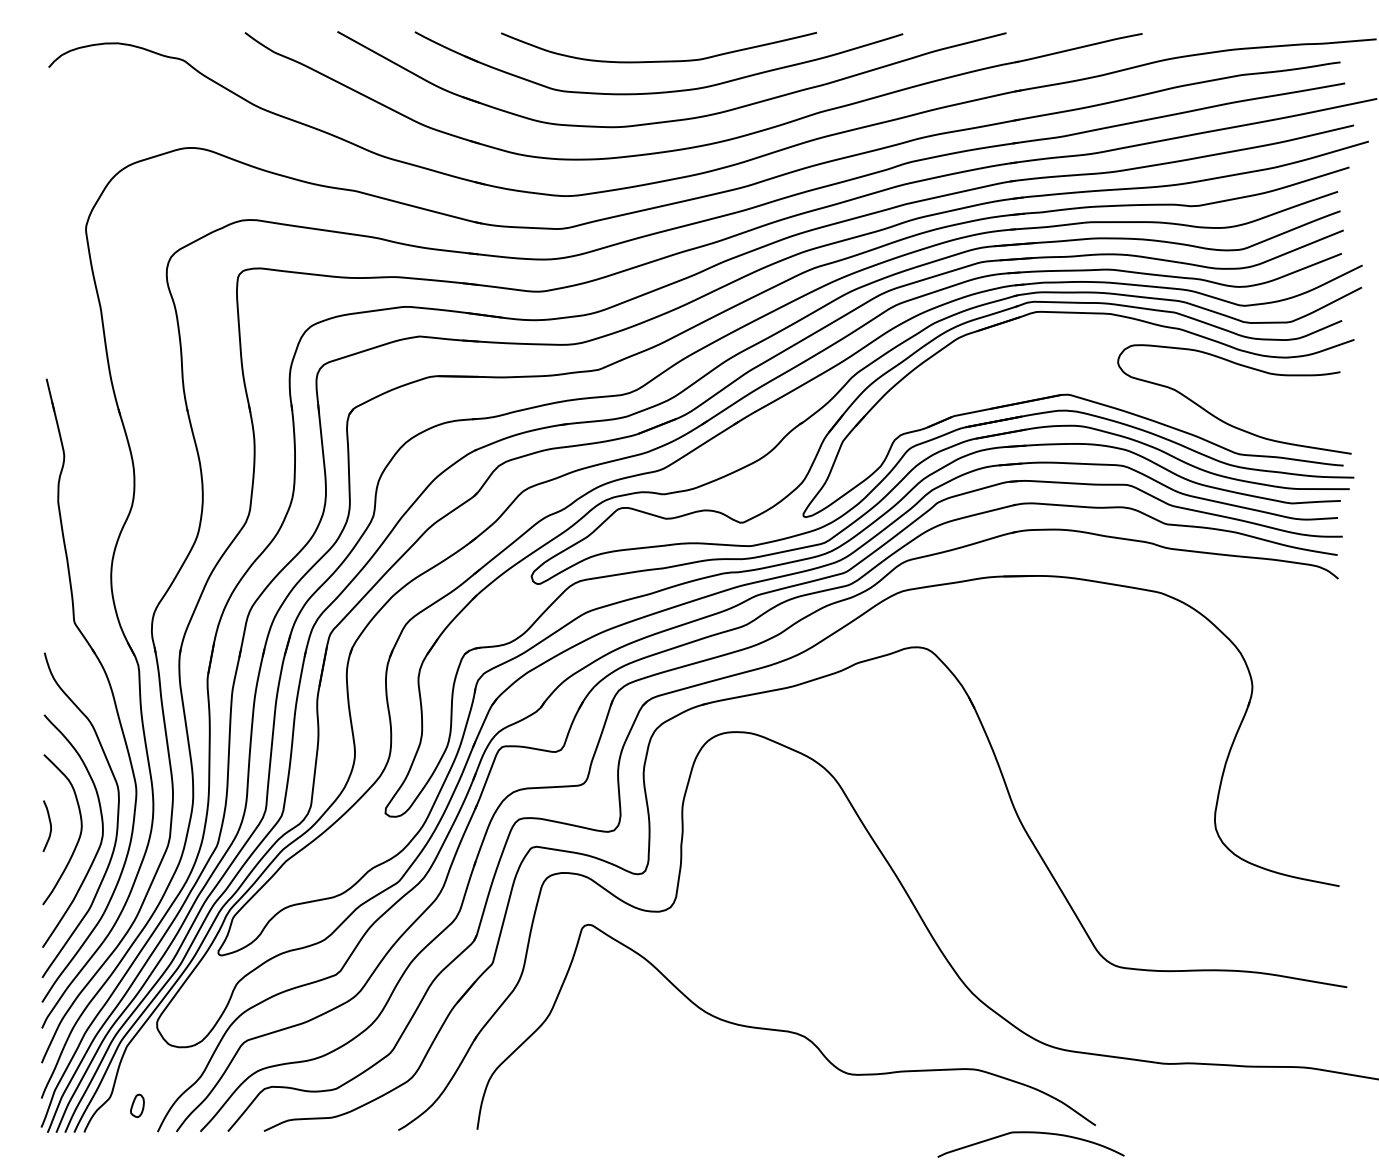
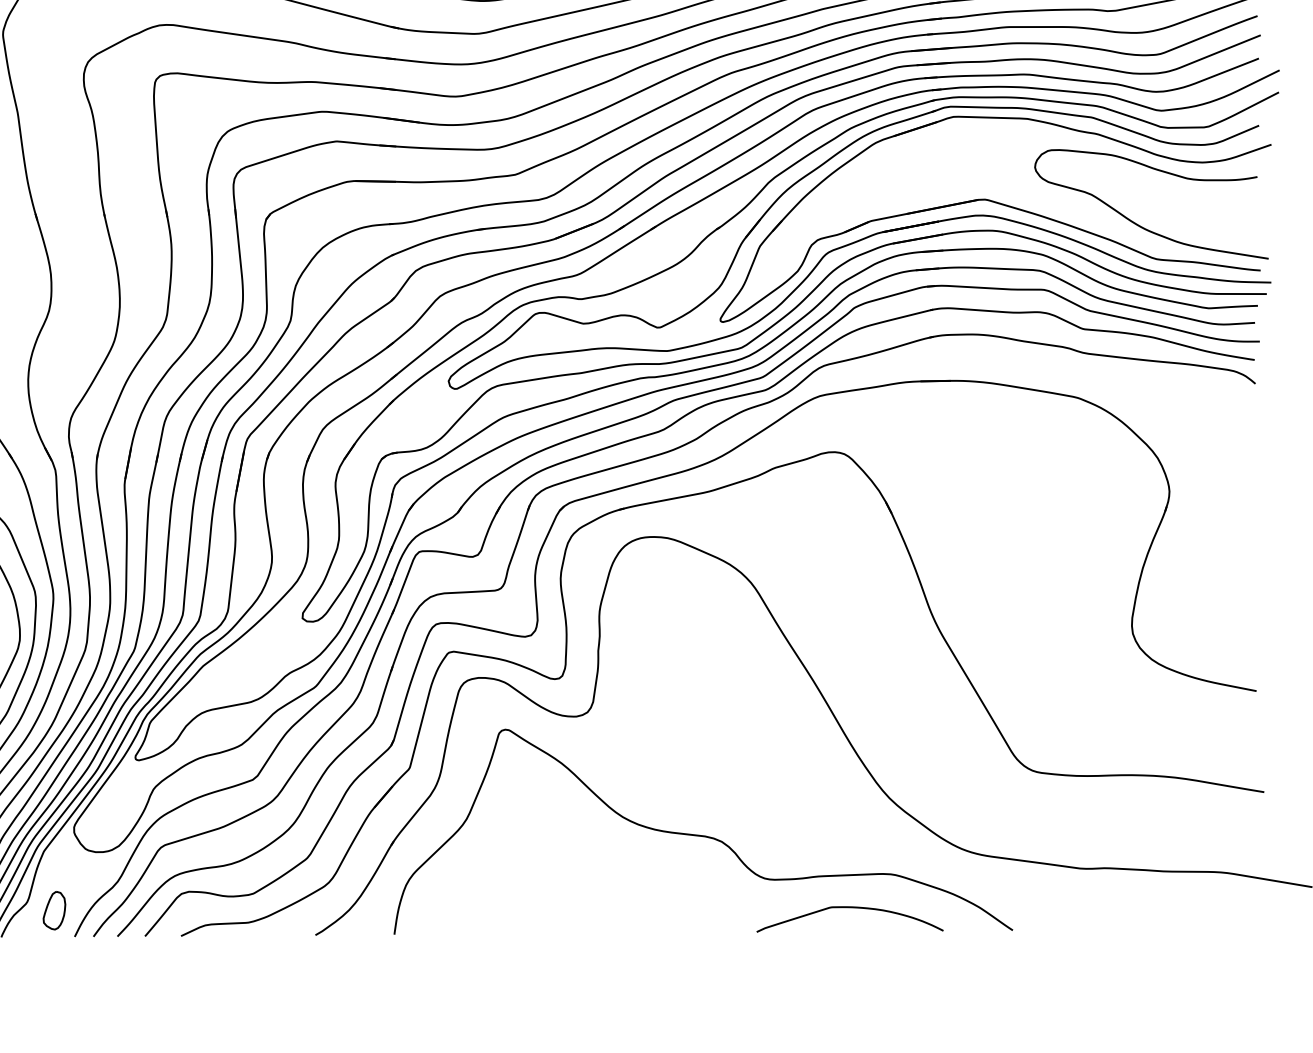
part: (137, 1105) -> (54, 910), size x1.67
curve: (1030, 1133) -> (849, 908), moved

